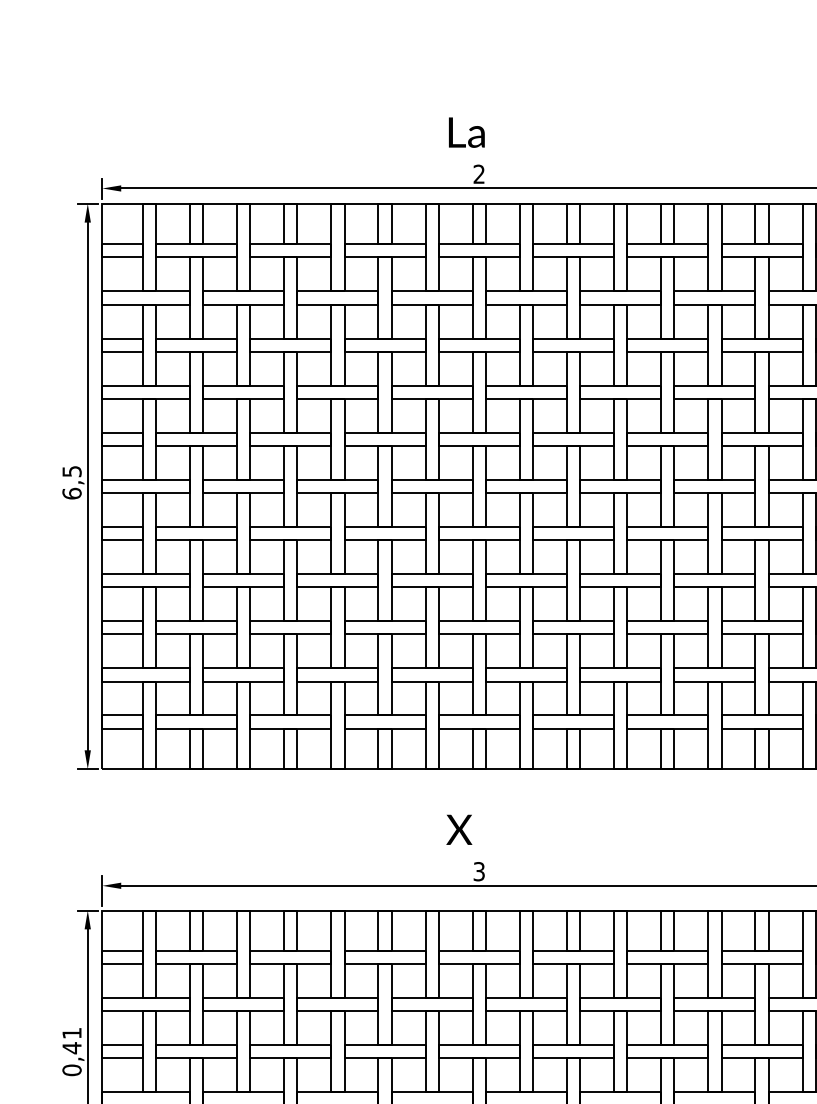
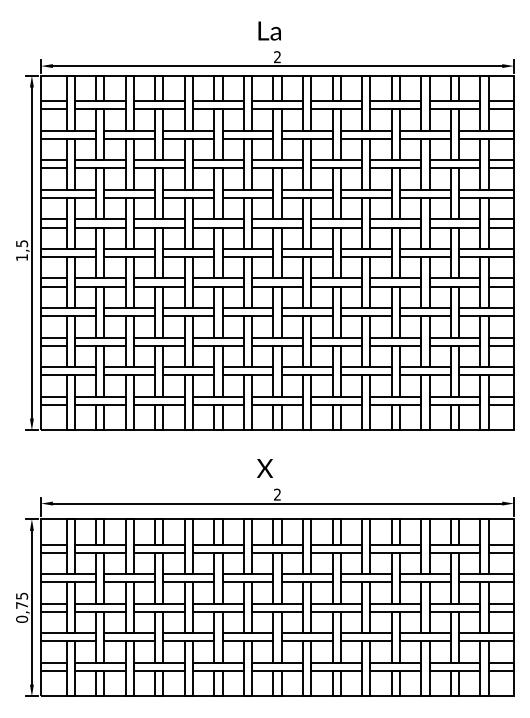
text: (72, 493) -> (22, 257), 6,5 -> 1,5
text: (479, 871) -> (277, 494), 3 -> 2
text: (72, 1040) -> (22, 600), 0,41 -> 0,75

